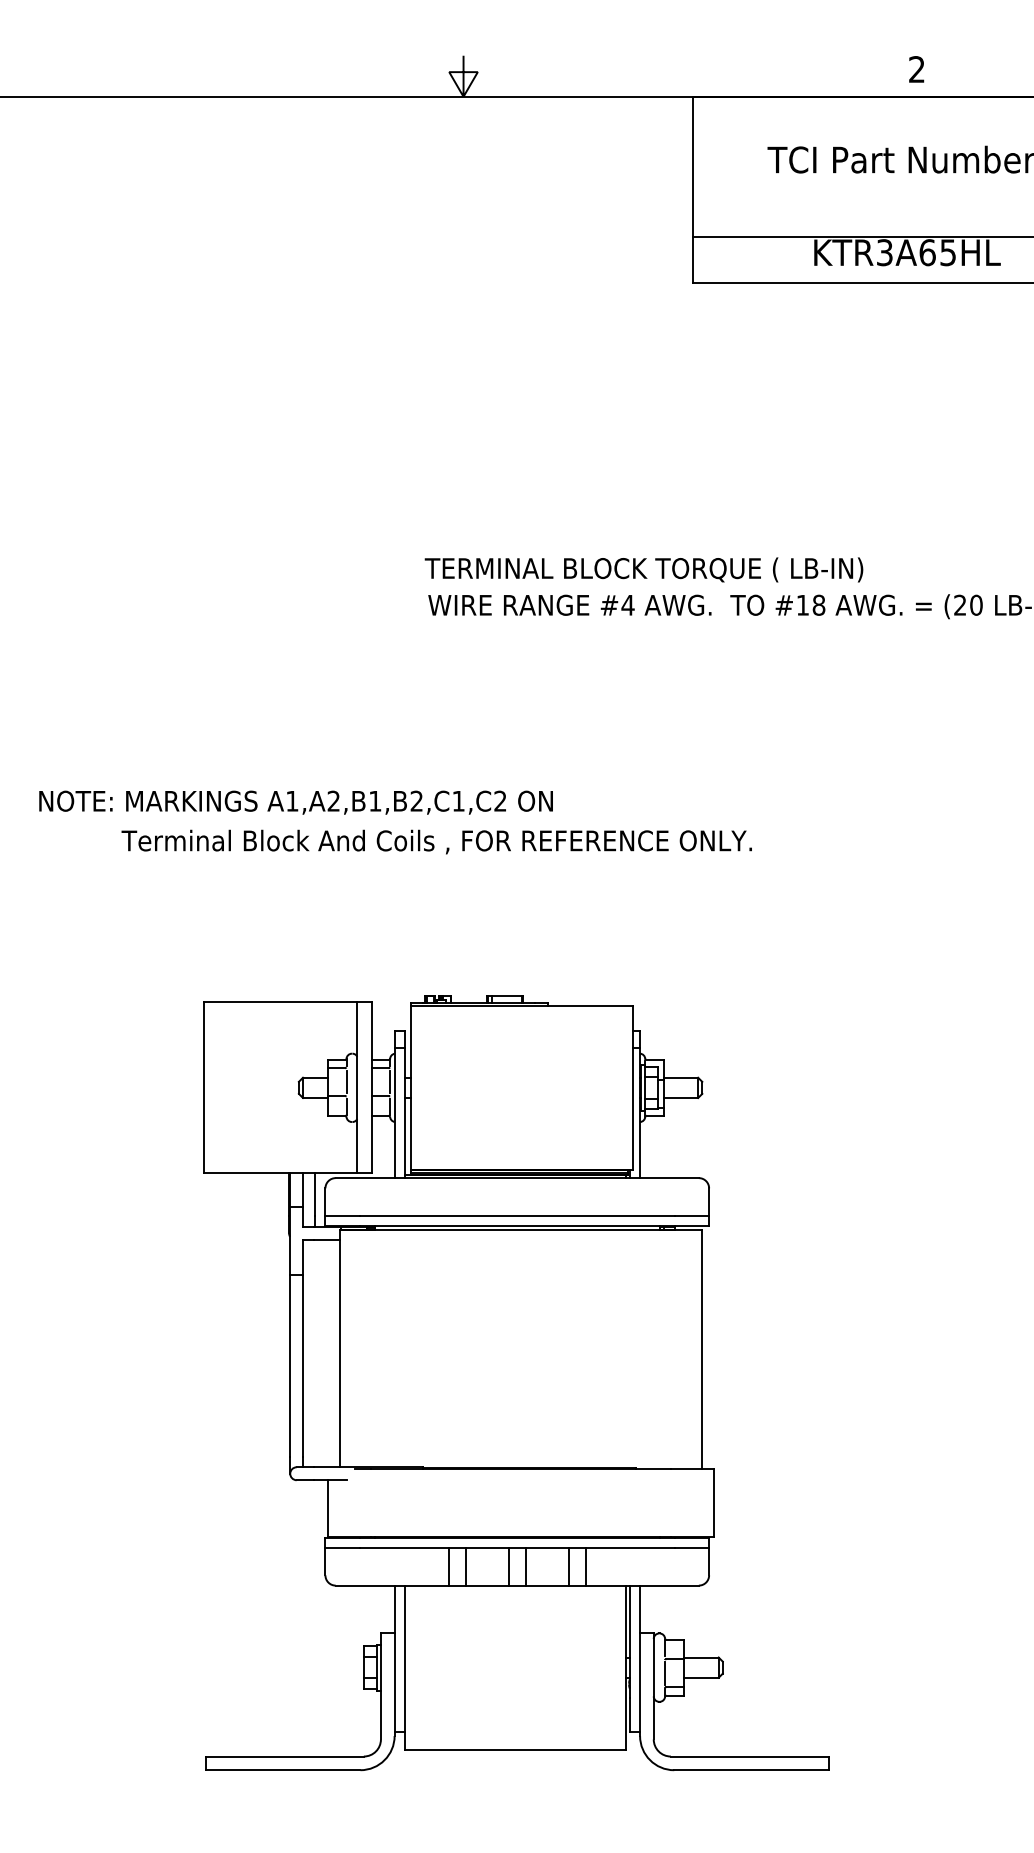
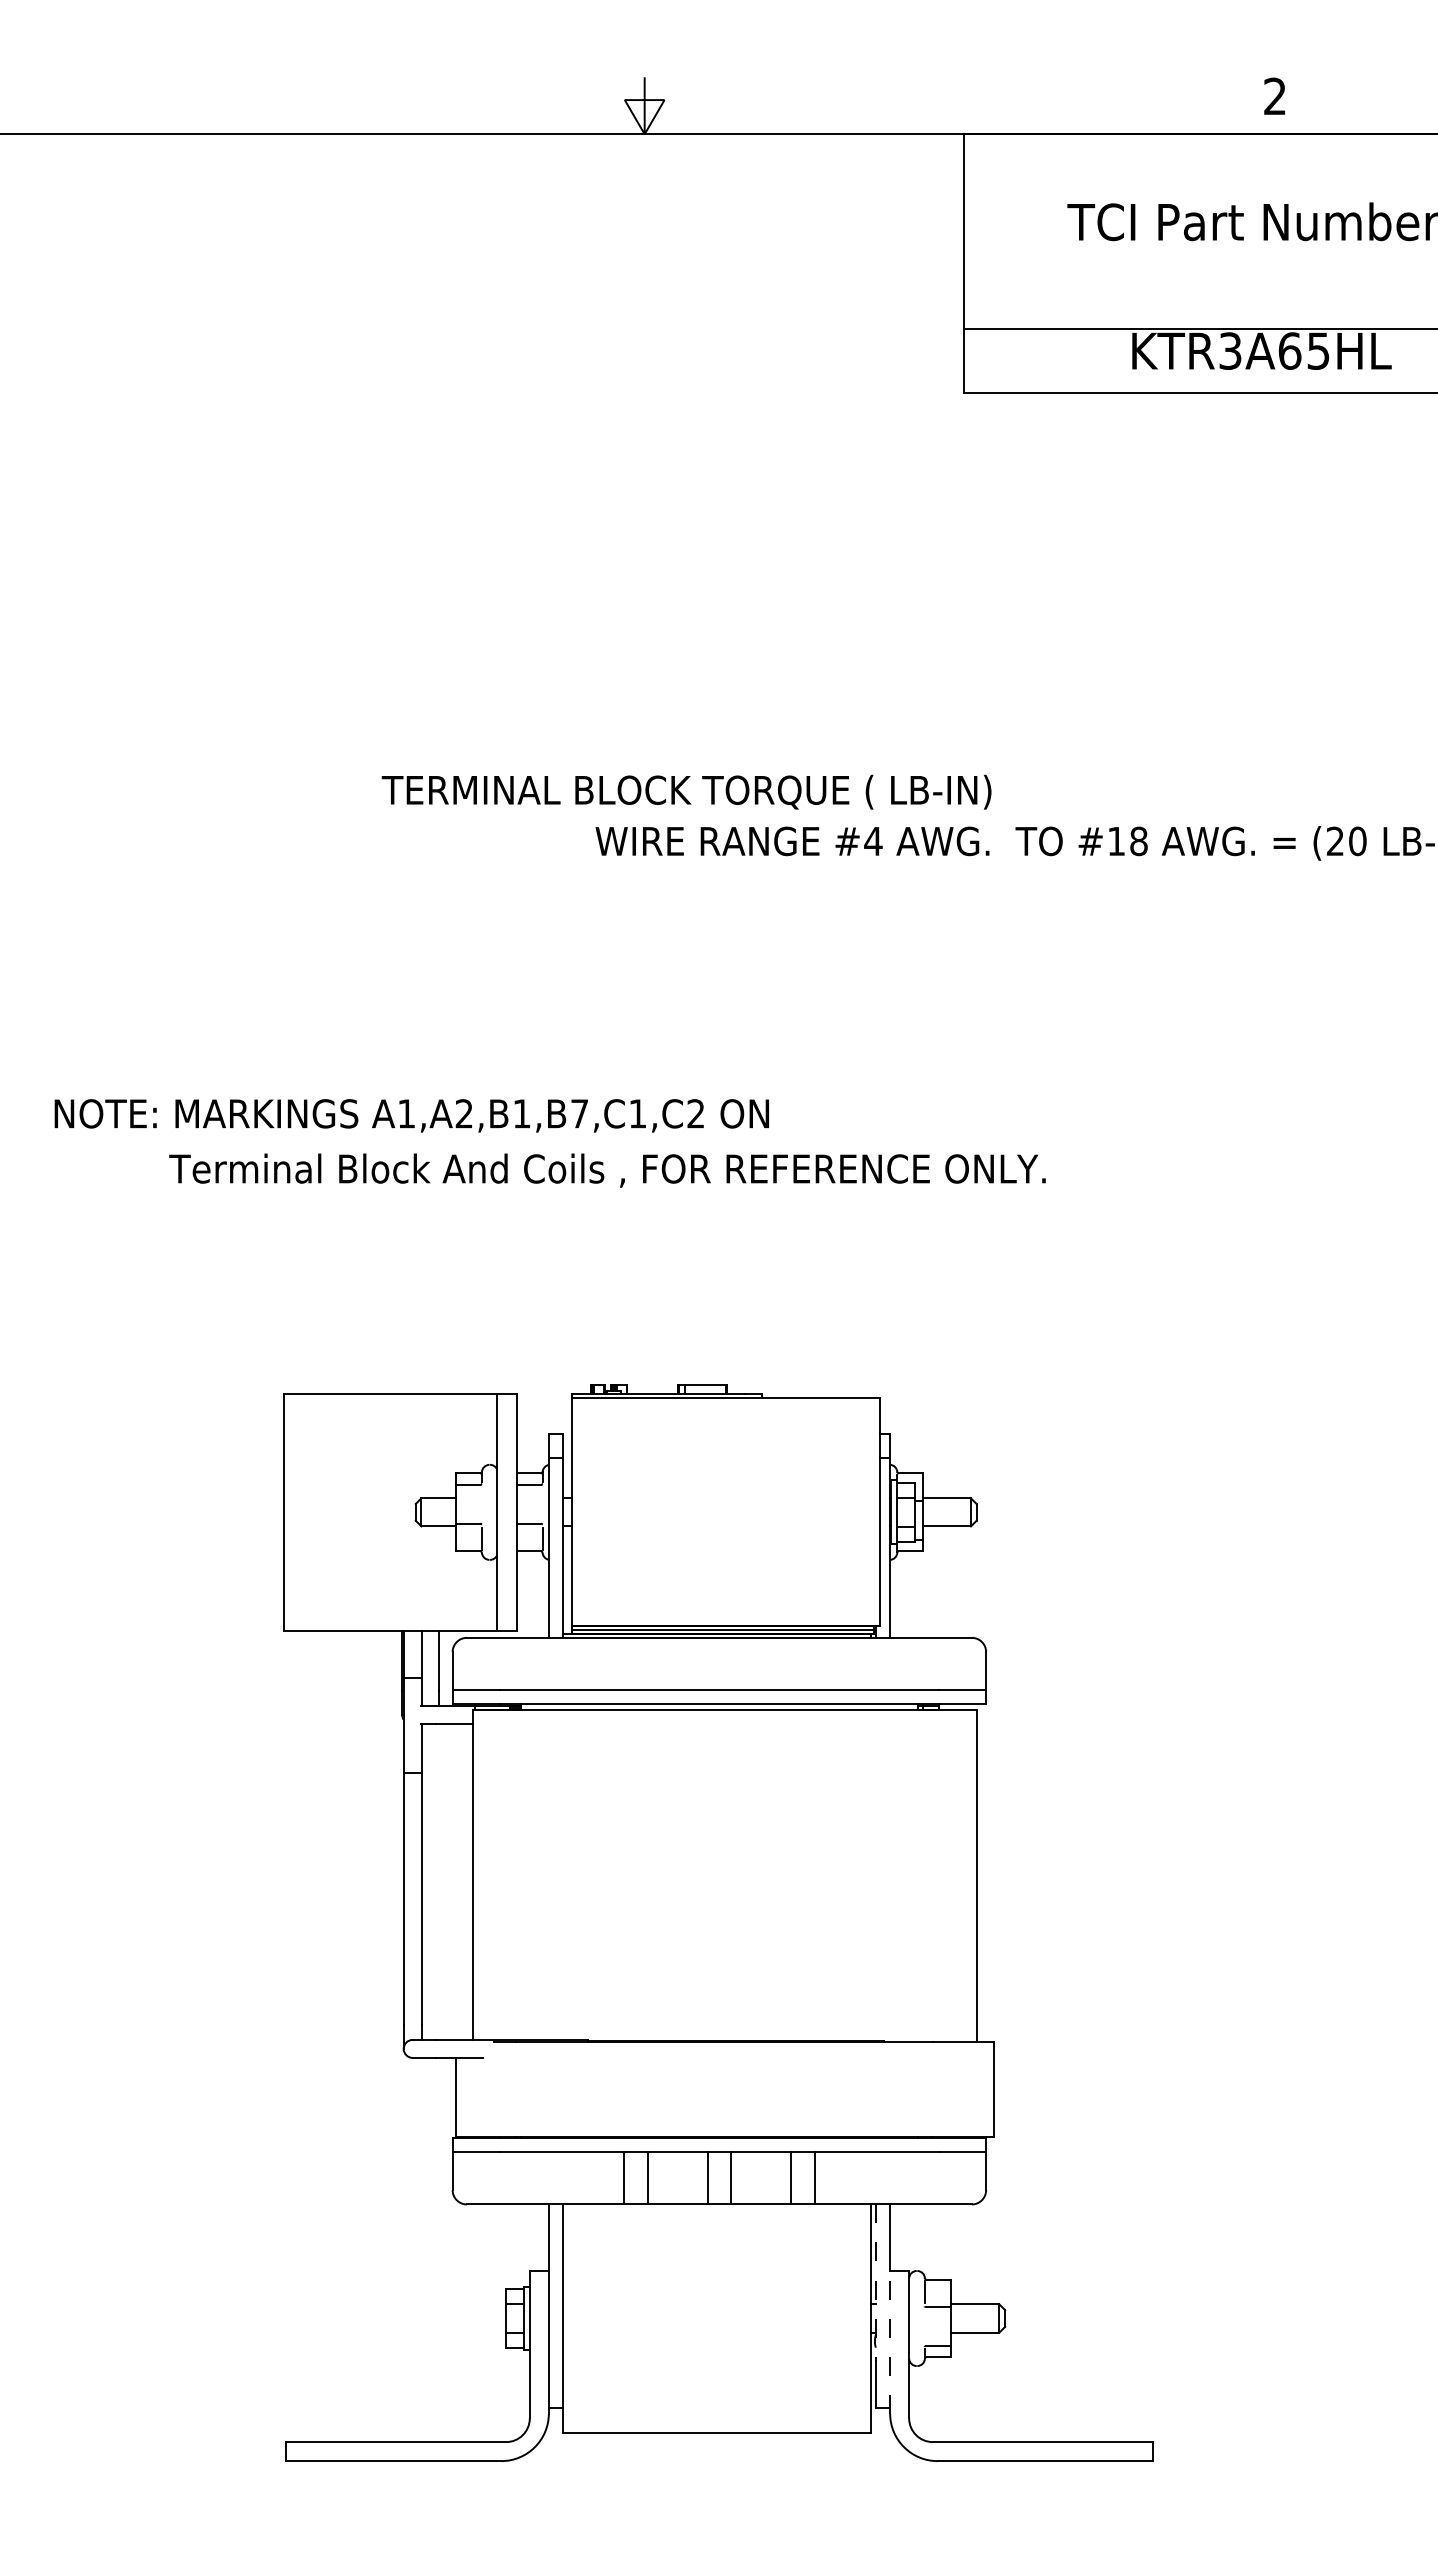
text: (643, 569) -> (686, 791), moved
text: (416, 800) -> (579, 1113), A1,A2,B1,B2,C1,C2 -> A1,A2,B1,B7,C1,C2
line: (346, 1081) -> (481, 1503), removed
line: (390, 1081) -> (542, 1503), removed
line: (629, 1642) -> (875, 2283), solid -> dashed
line: (664, 1673) -> (924, 2326), removed
line: (640, 1684) -> (890, 2341), solid -> dashed

